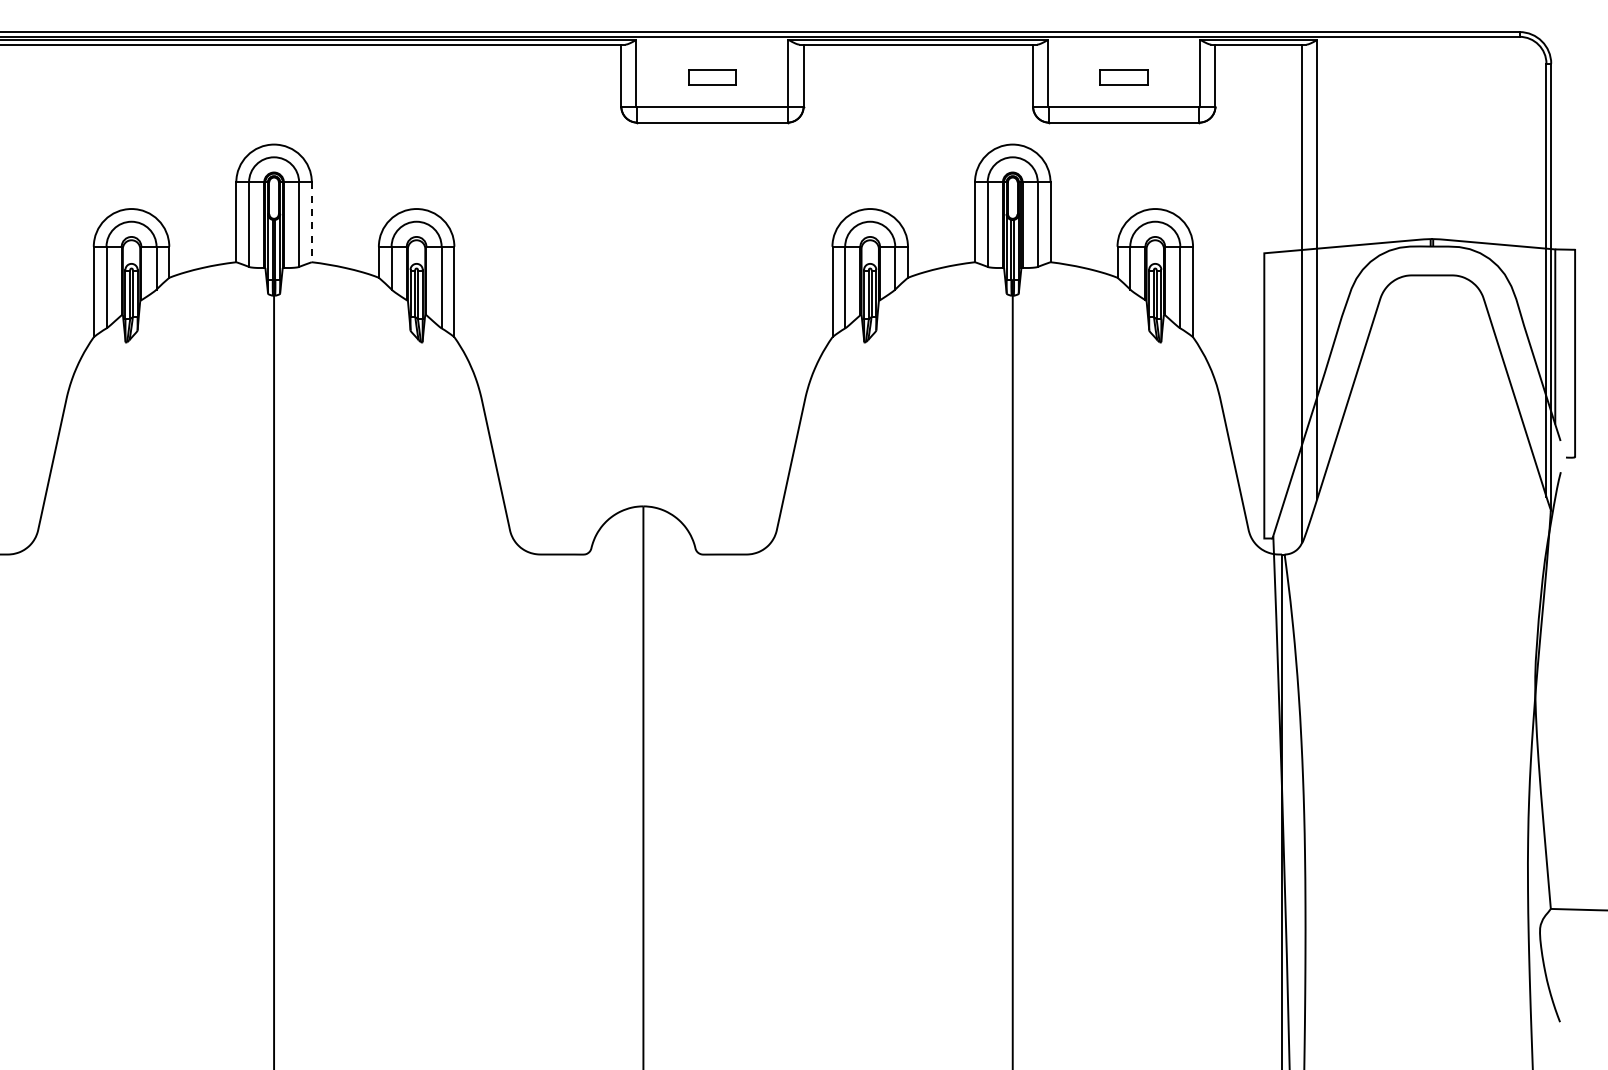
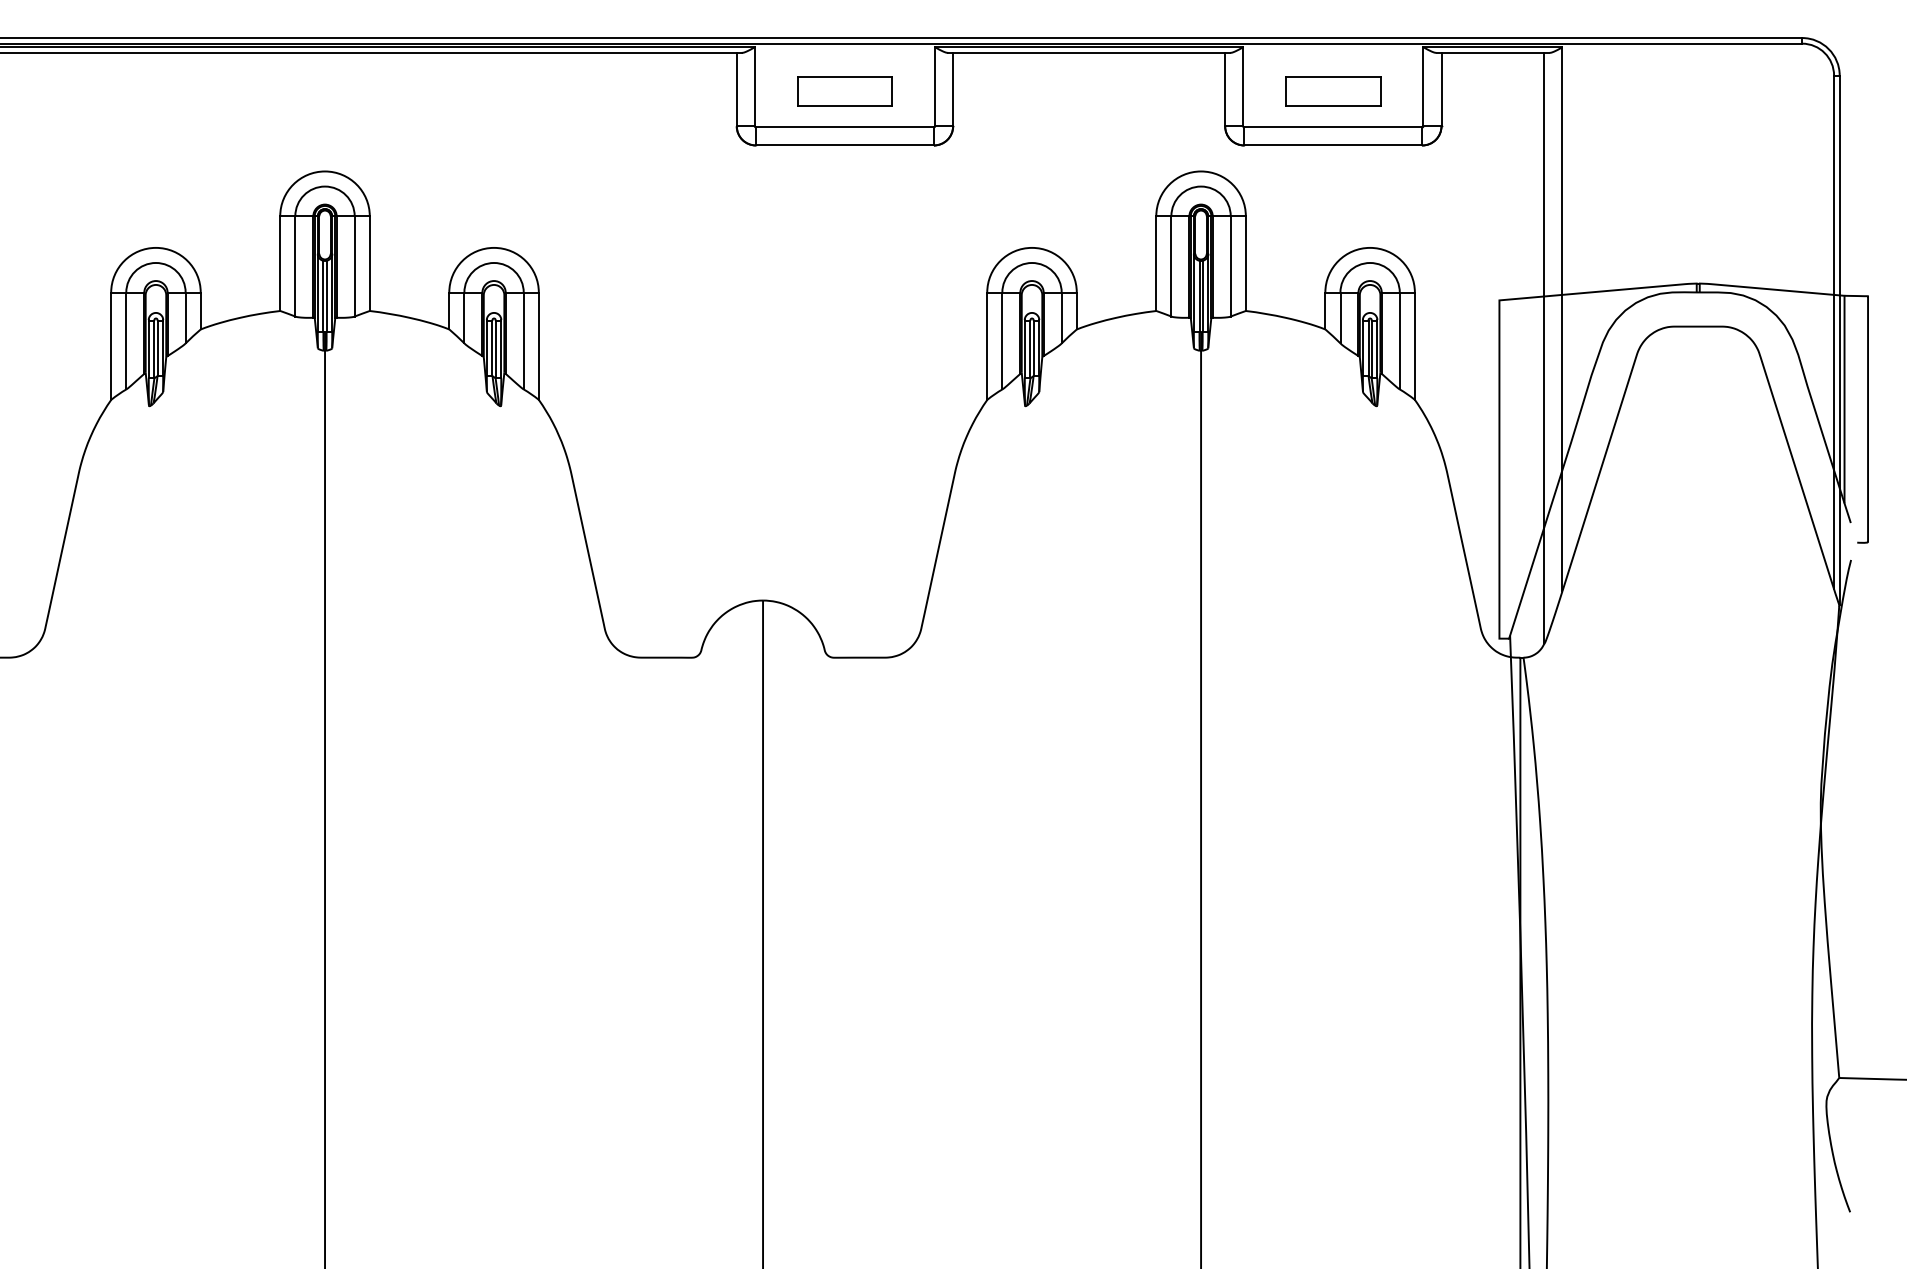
part: (712, 77) -> (844, 91), size x1.67
part: (1123, 77) -> (1332, 91), size x1.67
line: (311, 222) -> (369, 263), dashed -> solid

